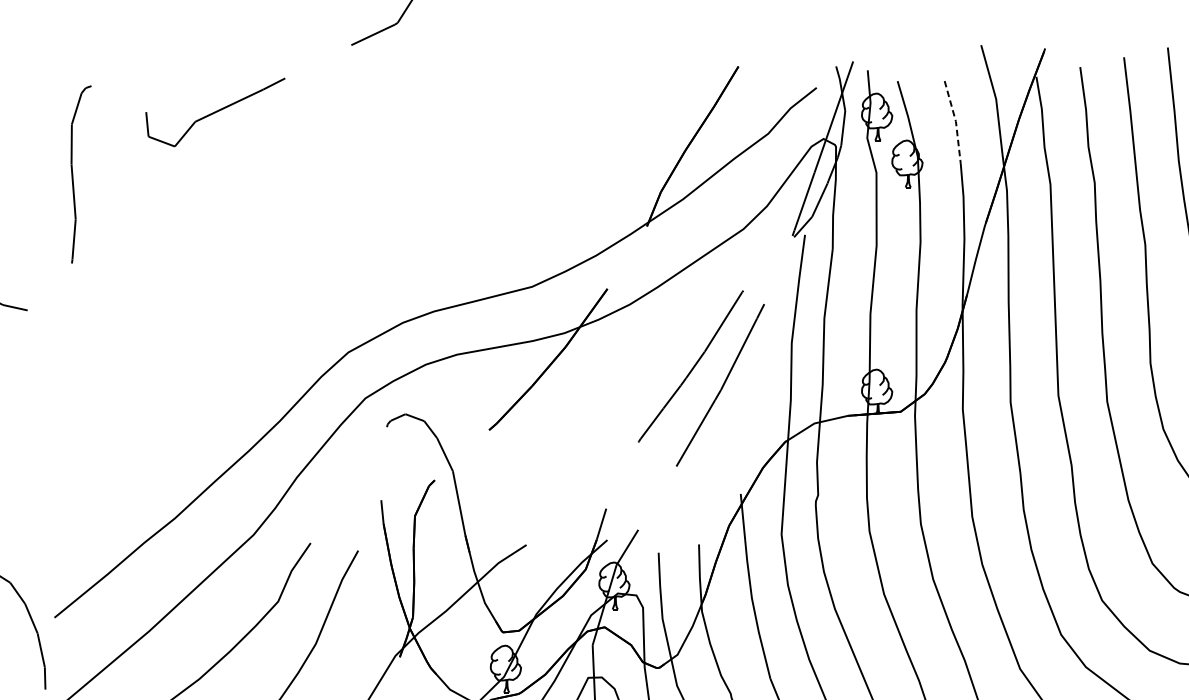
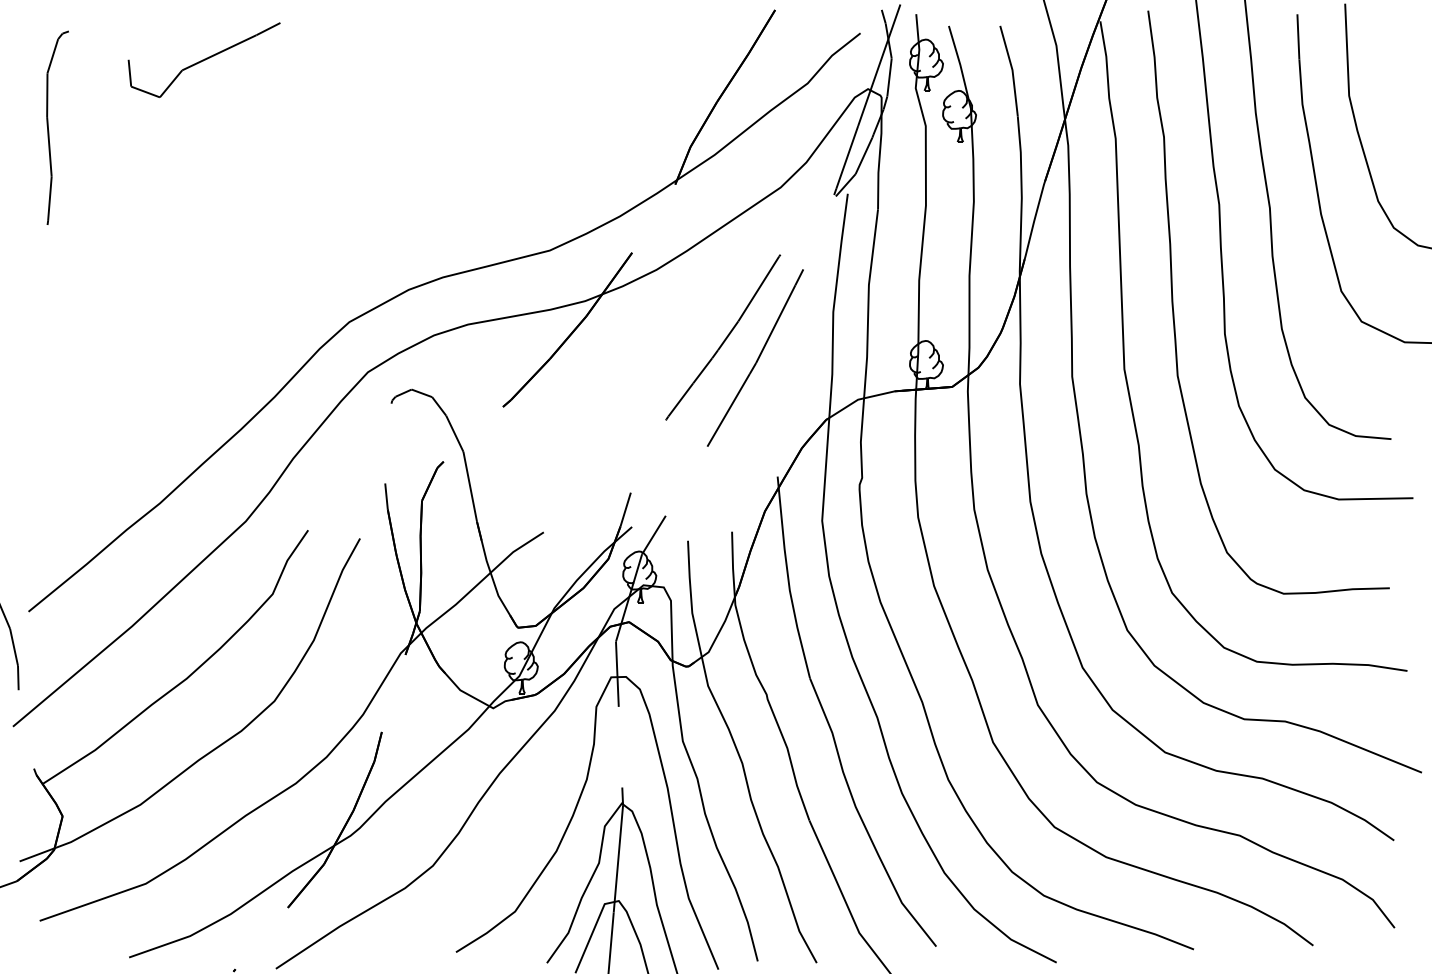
line: (955, 121) -> (1012, 70), dashed -> solid

